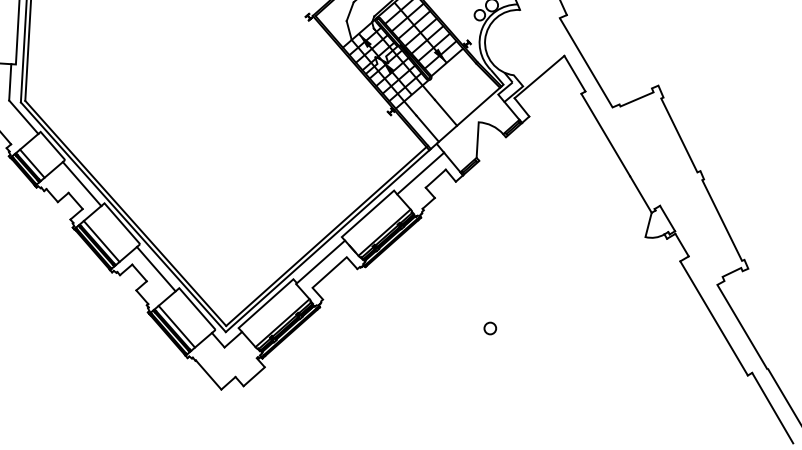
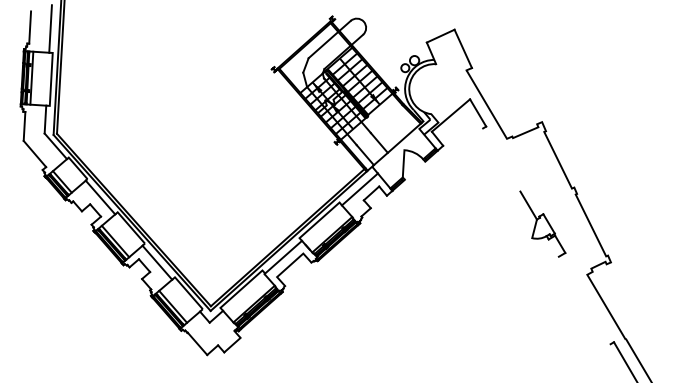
line: (605, 134) -> (501, 159), removed
line: (713, 318) -> (584, 300), removed
circle: (490, 327) -> (413, 307), removed

